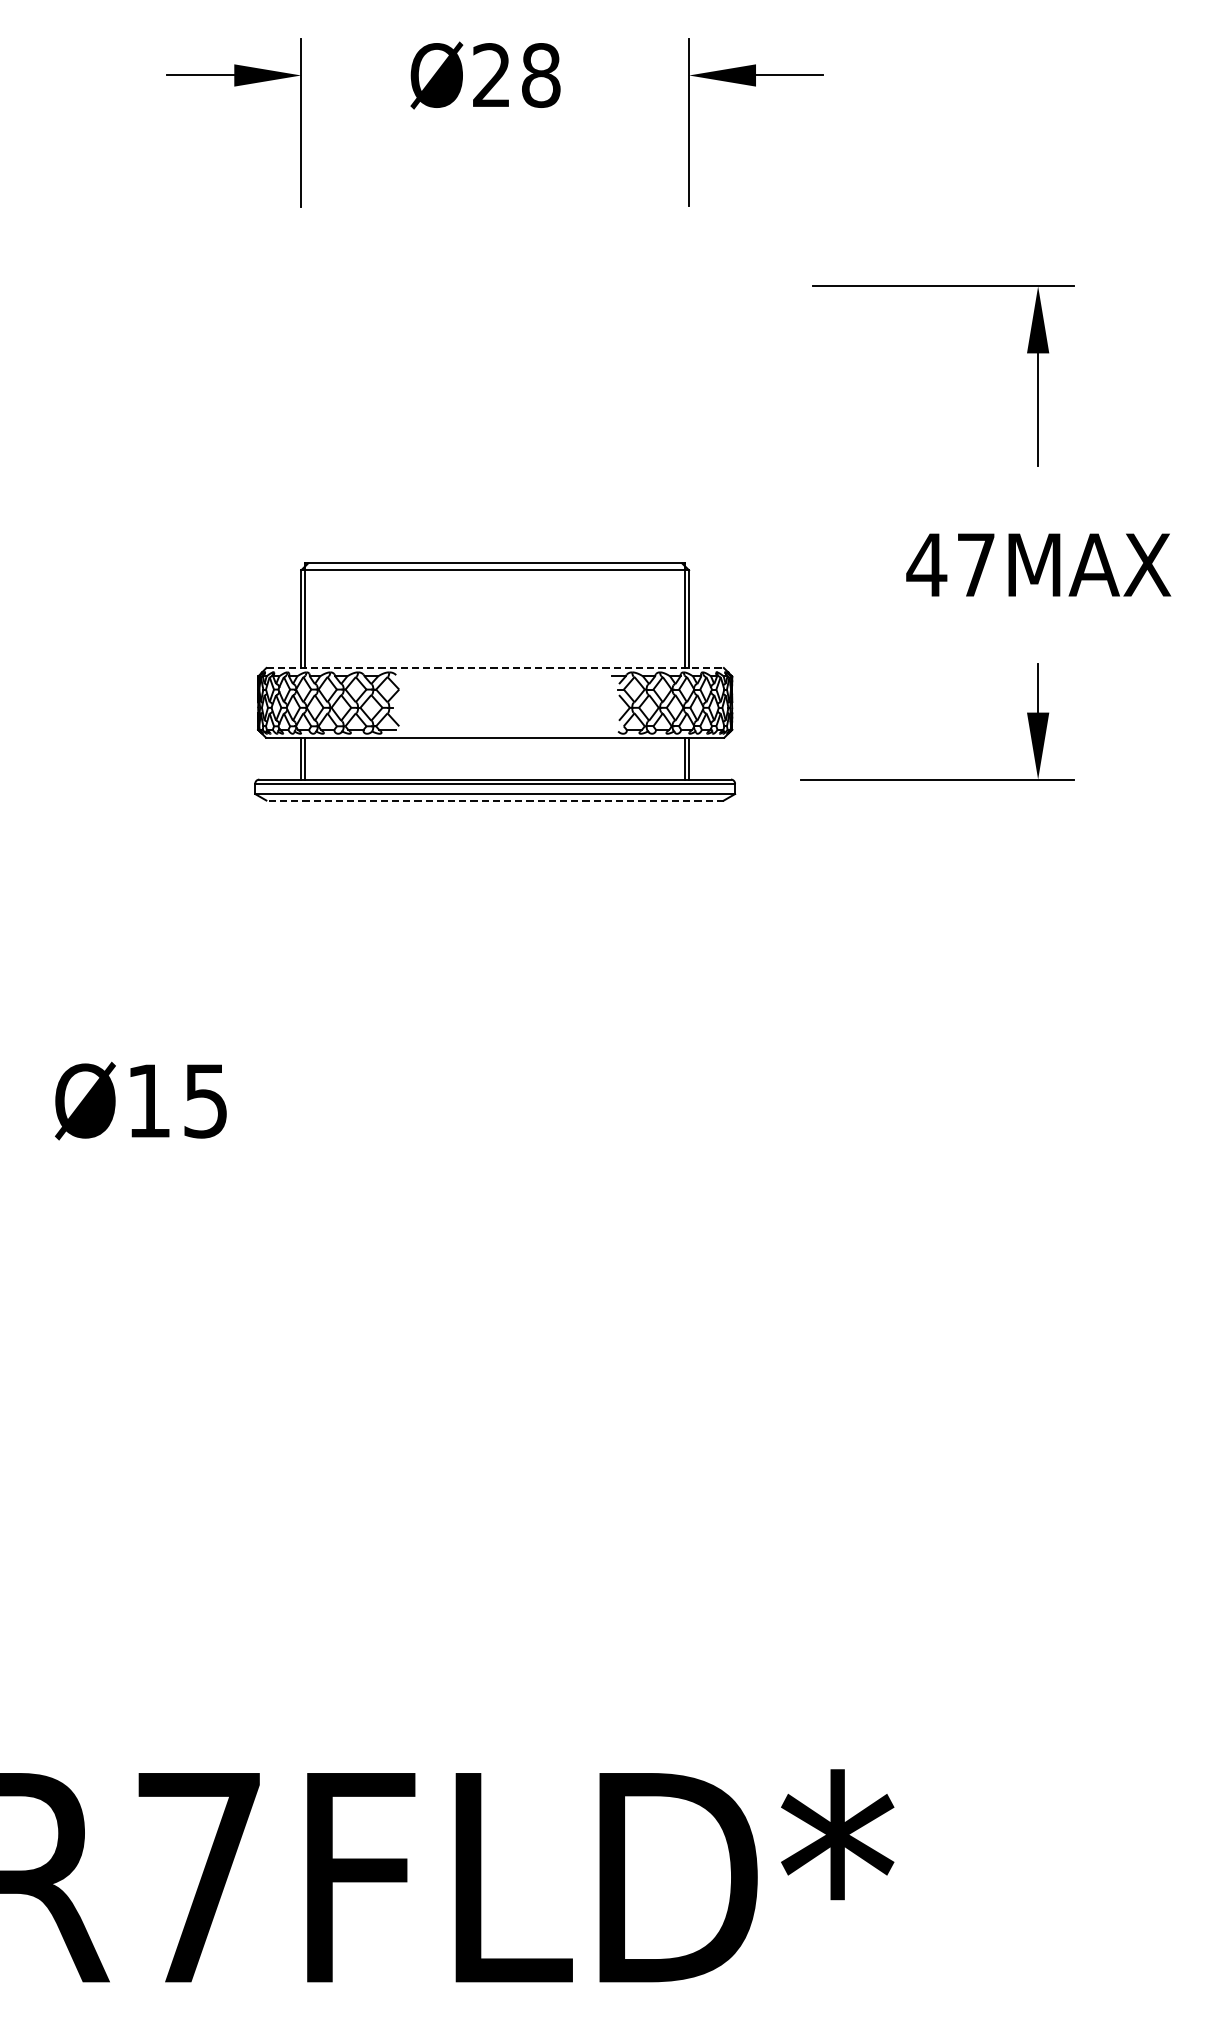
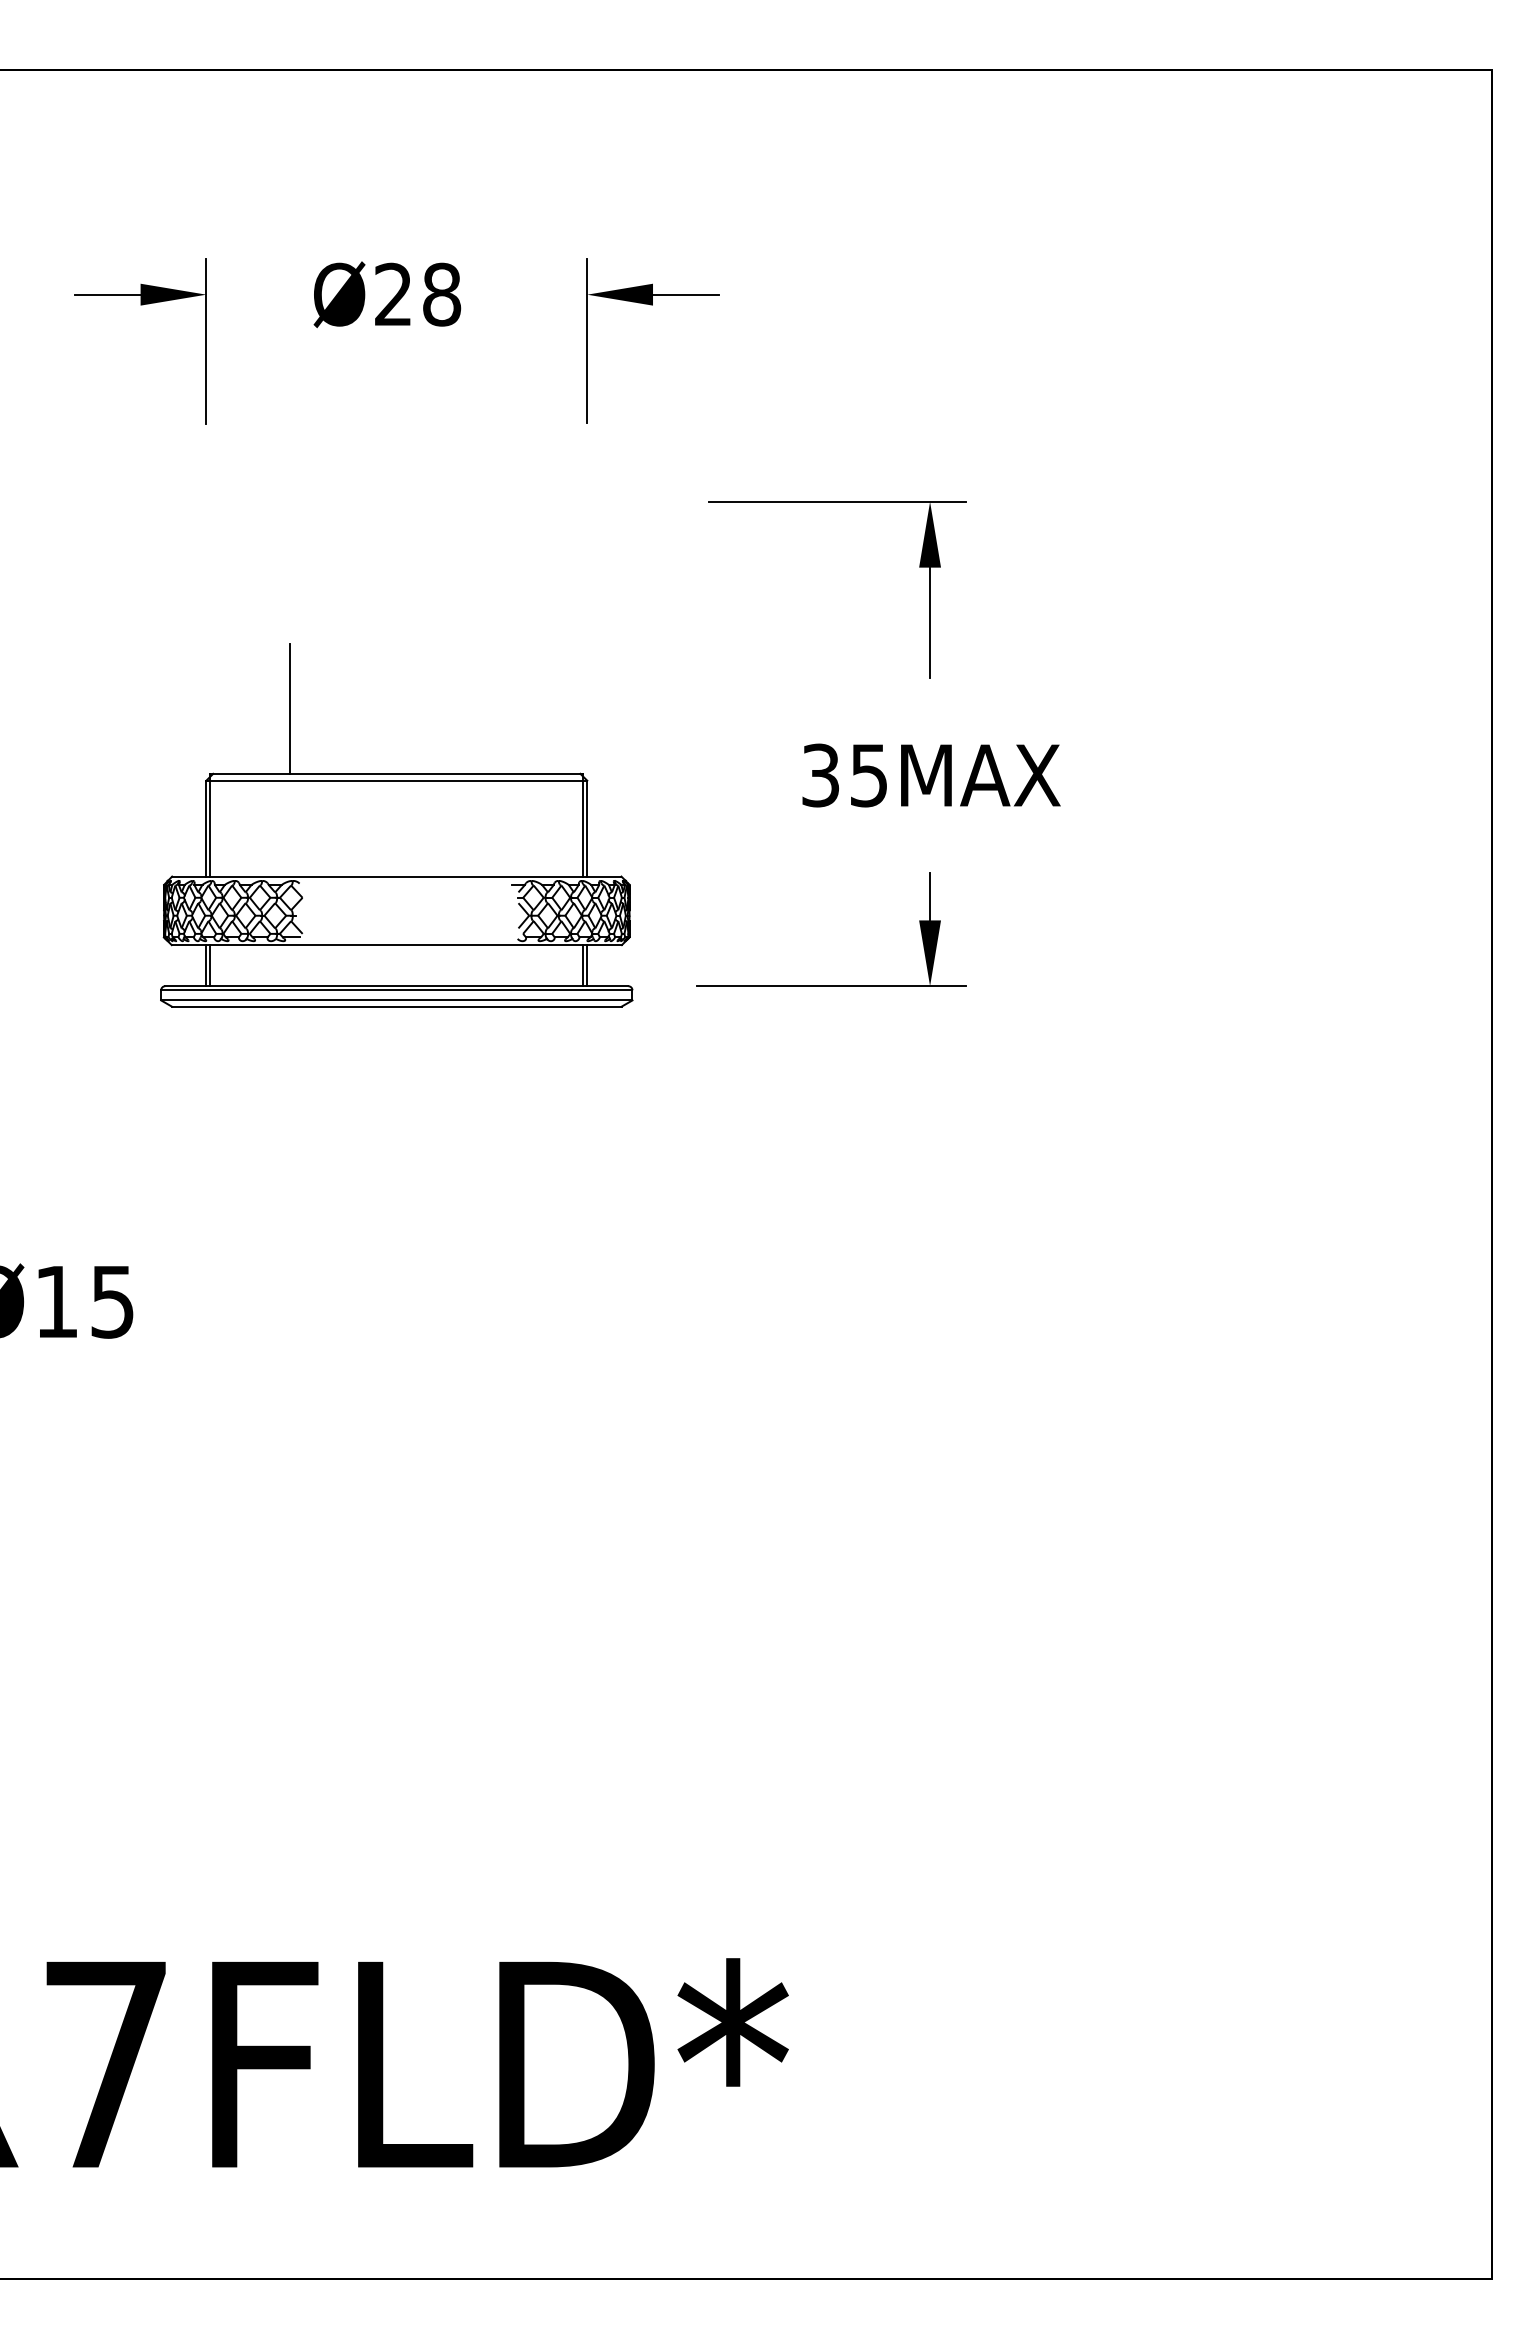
line: (385, 496) -> (289, 708), added
text: (949, 565) -> (843, 775), 47MAX -> 35MAX
line: (494, 667) -> (396, 876), dashed -> solid
line: (494, 800) -> (396, 1006), dashed -> solid

